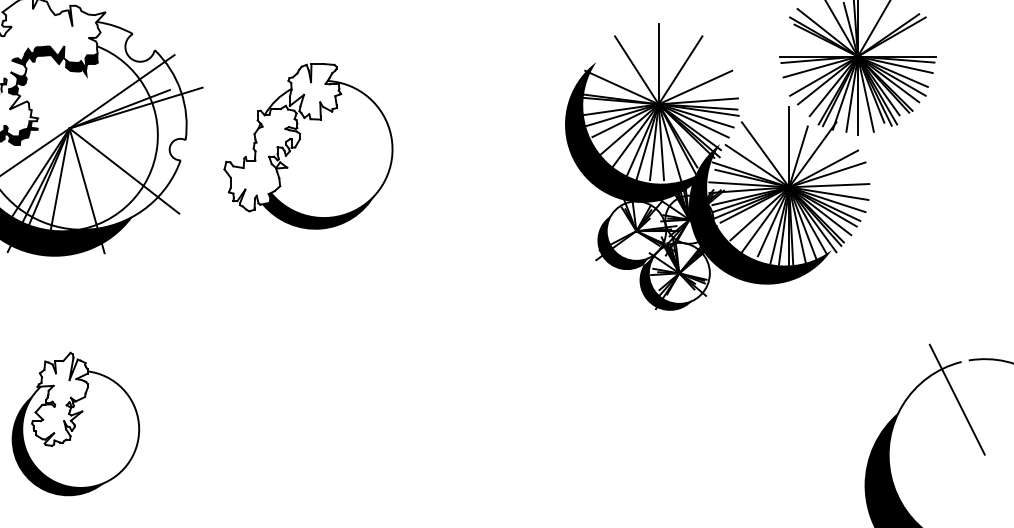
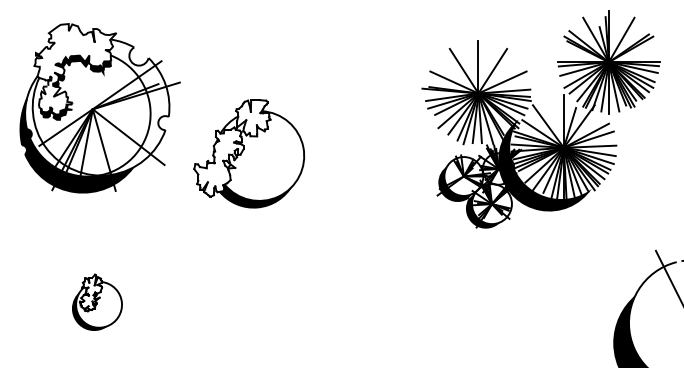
fill: (635, 131) -> (463, 111), removed
part: (308, 145) -> (249, 153), moved
part: (76, 423) -> (97, 302), size x0.6

